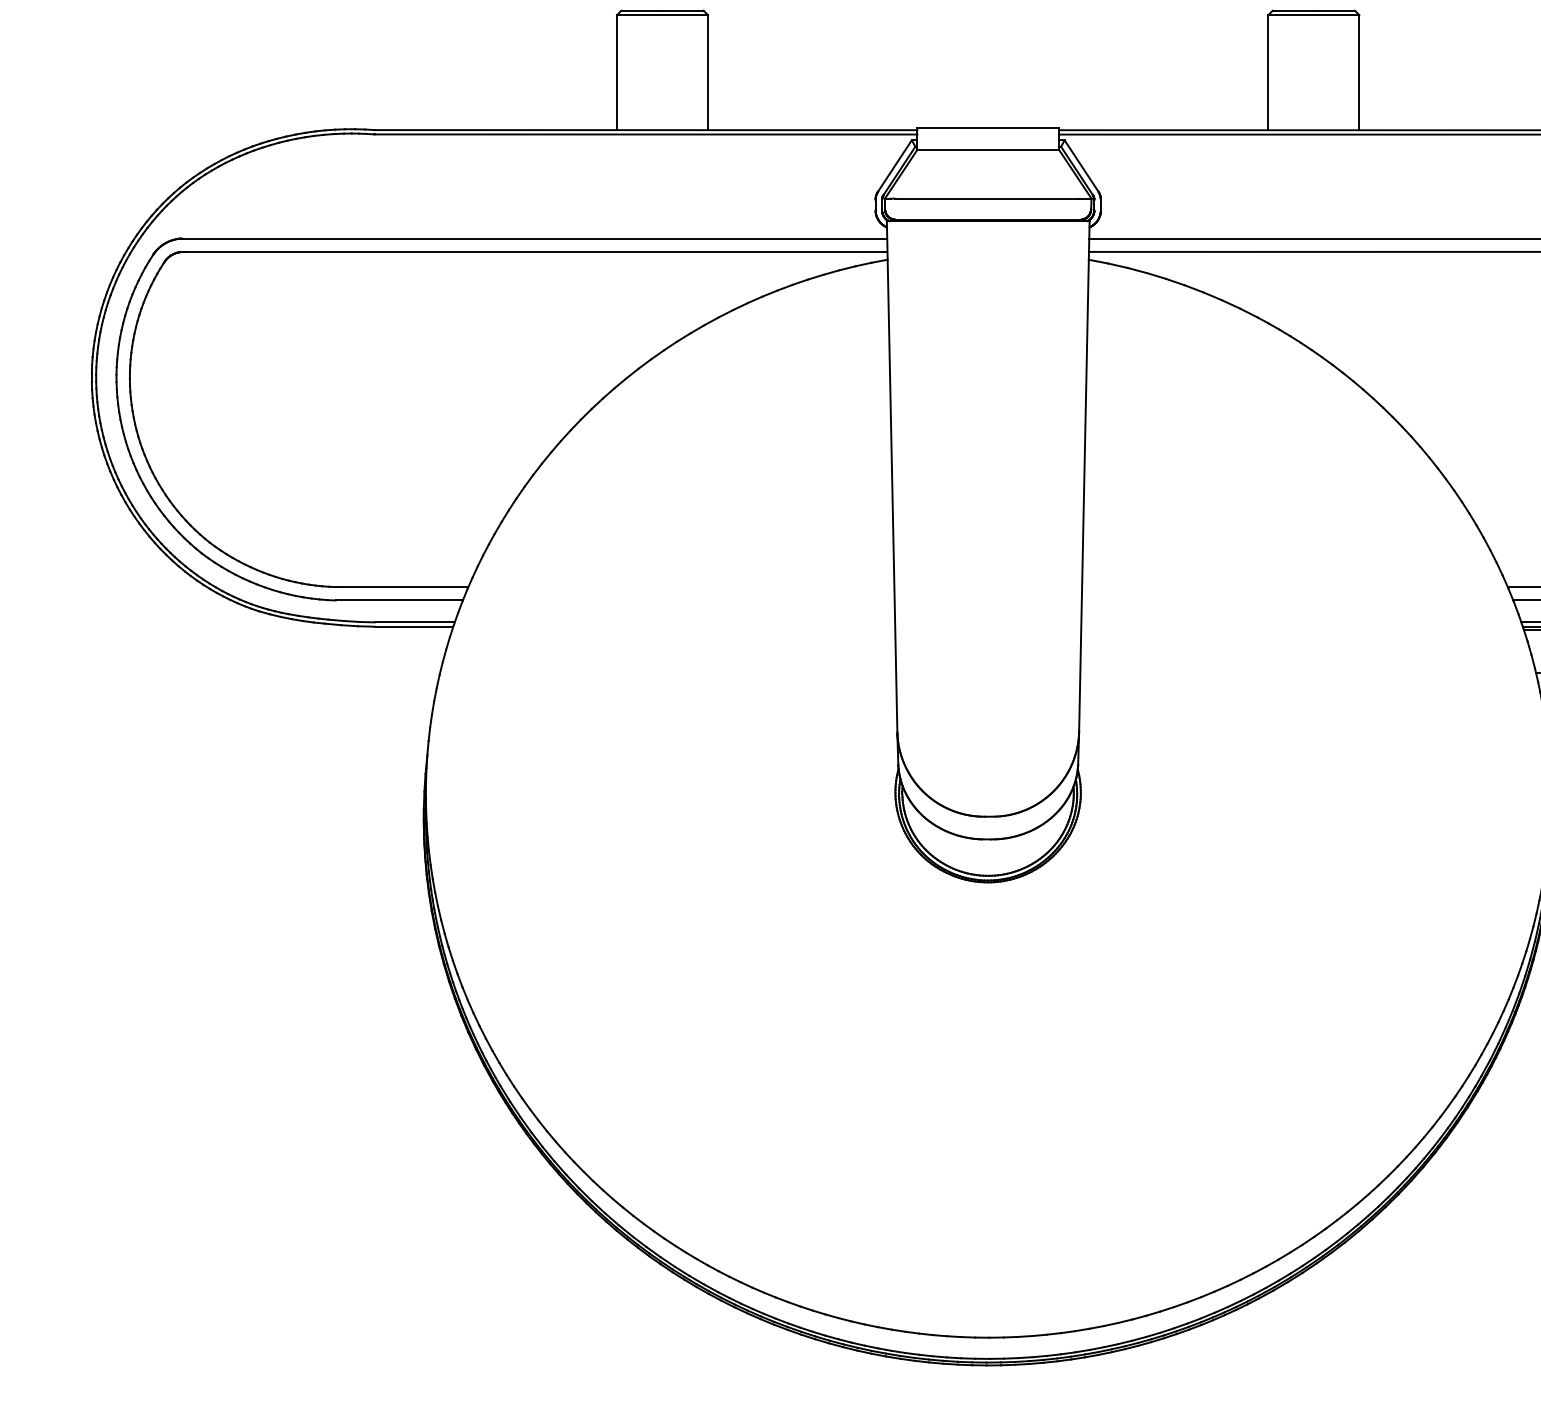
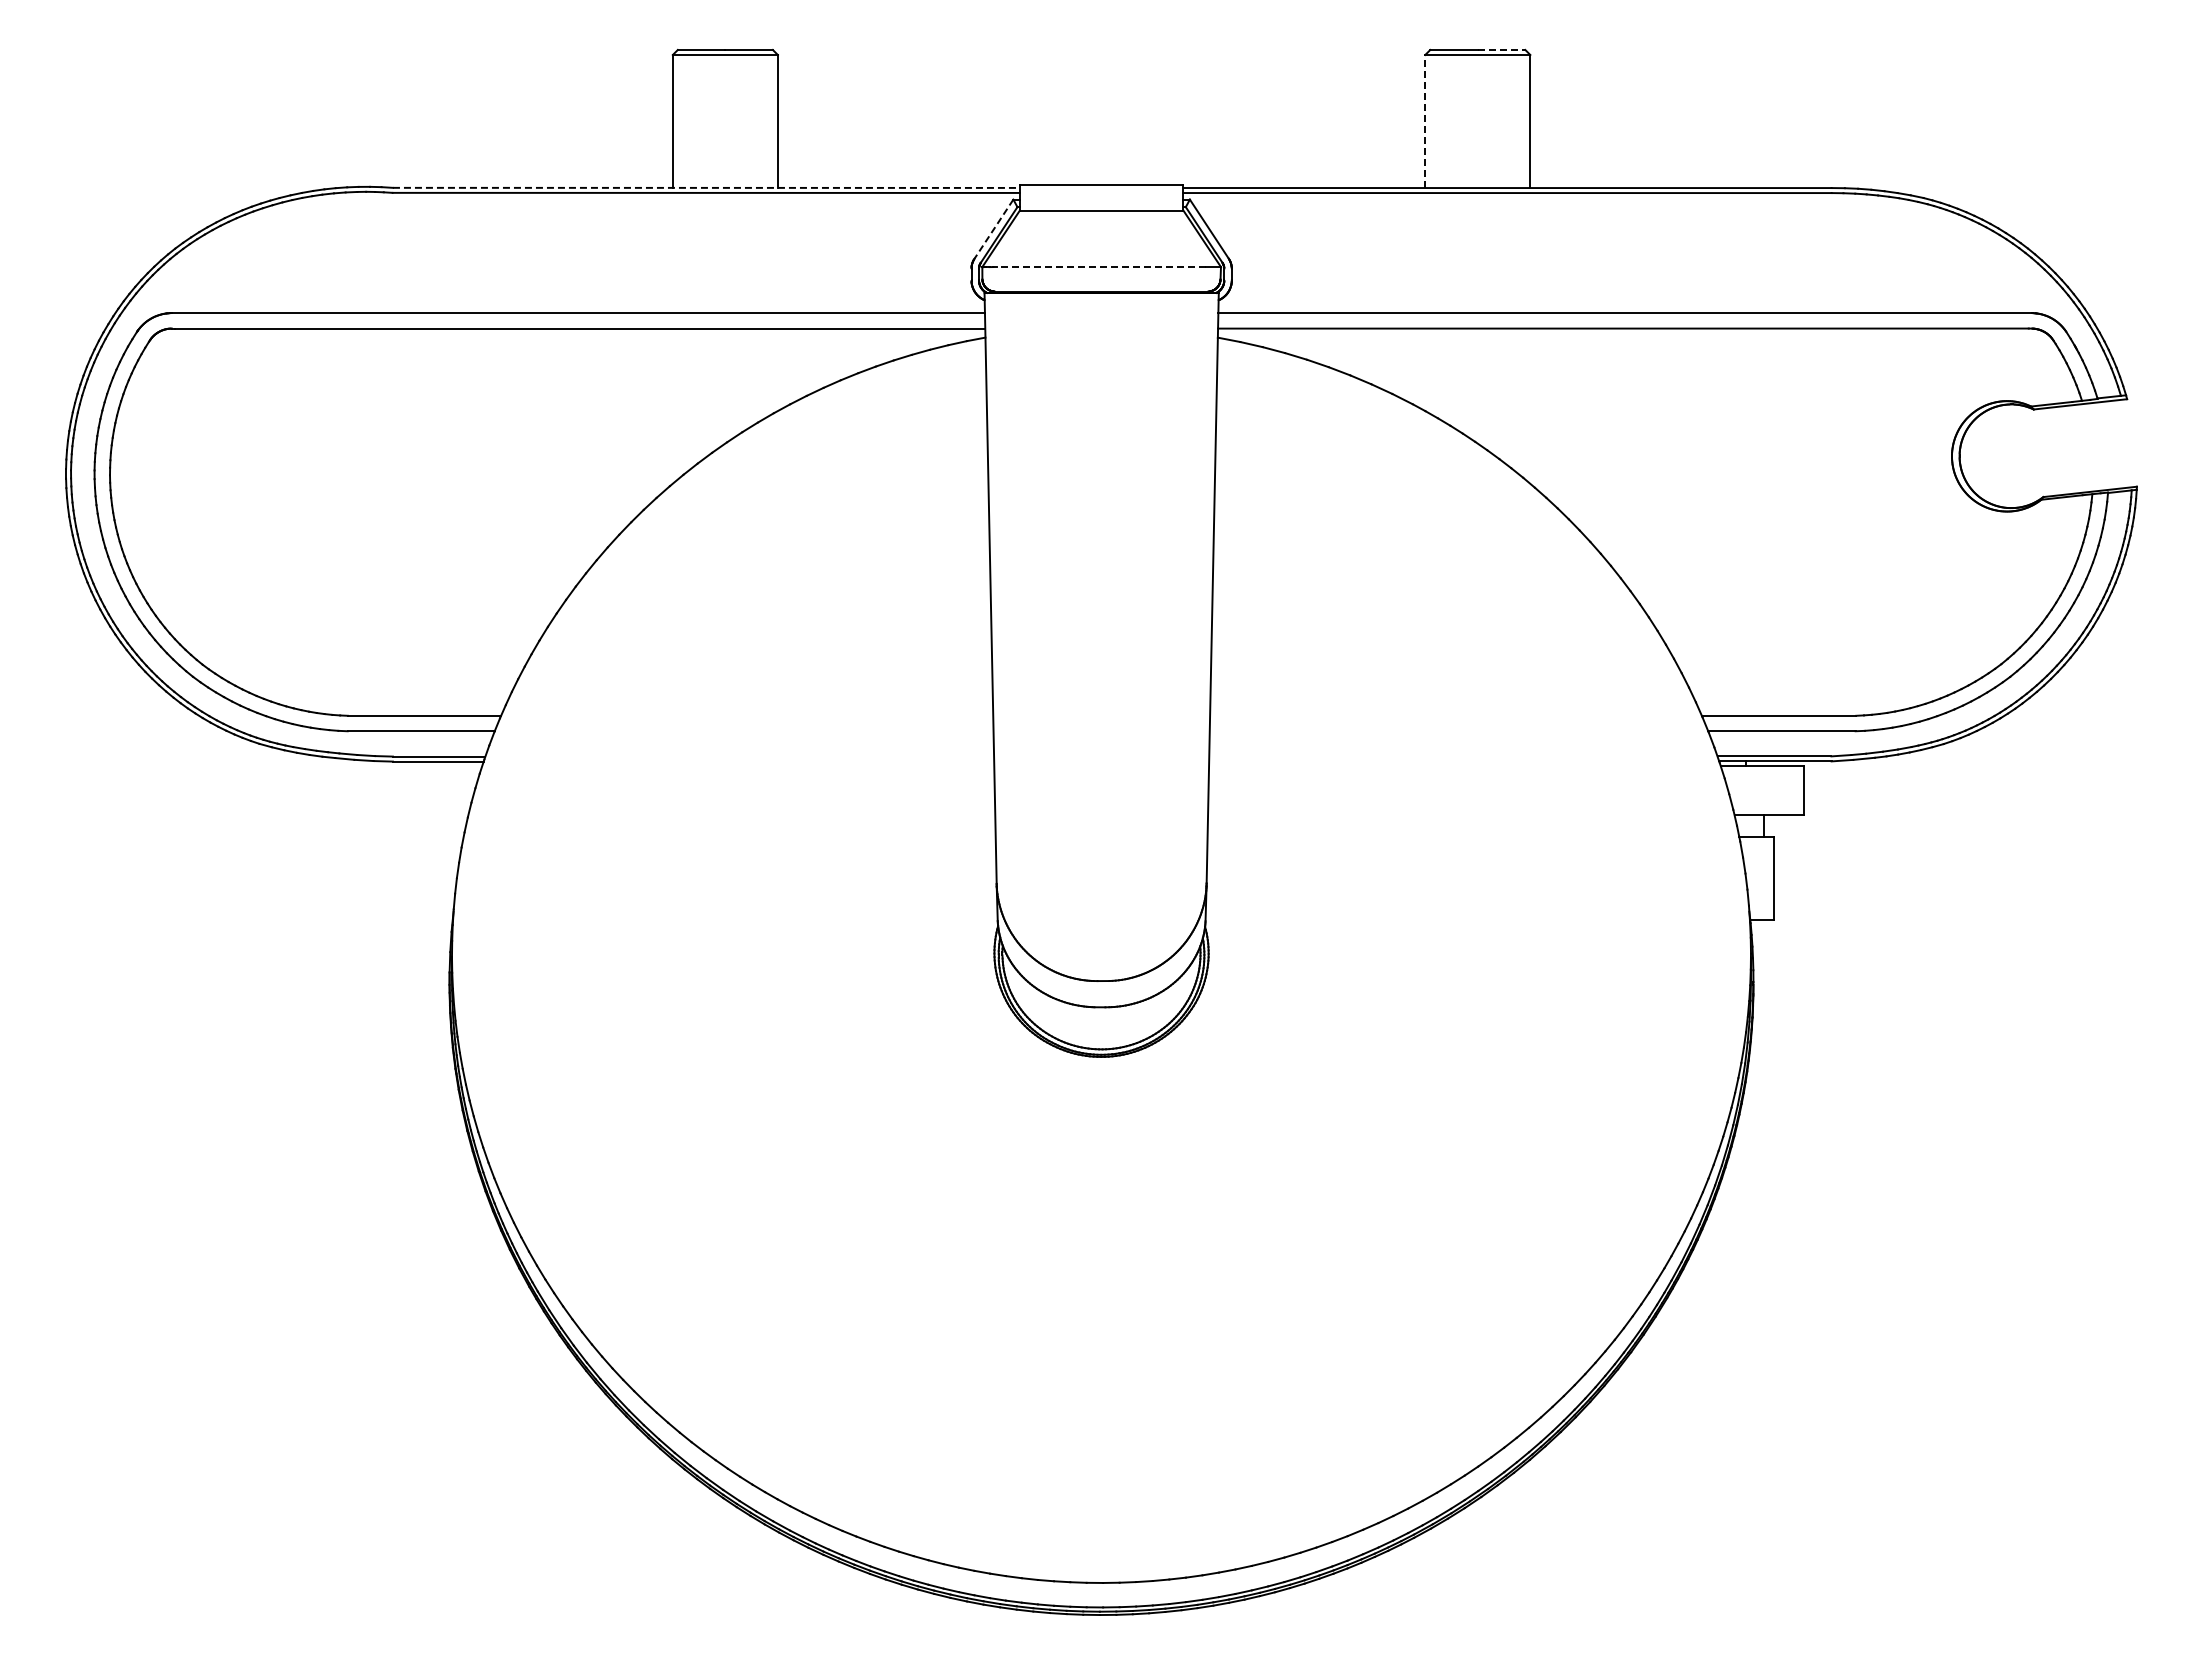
line: (1334, 10) -> (1501, 49), solid -> dashed
line: (1268, 72) -> (1425, 121), solid -> dashed
line: (646, 129) -> (706, 187), solid -> dashed
line: (894, 166) -> (993, 229), solid -> dashed
line: (988, 199) -> (1101, 267), solid -> dashed

